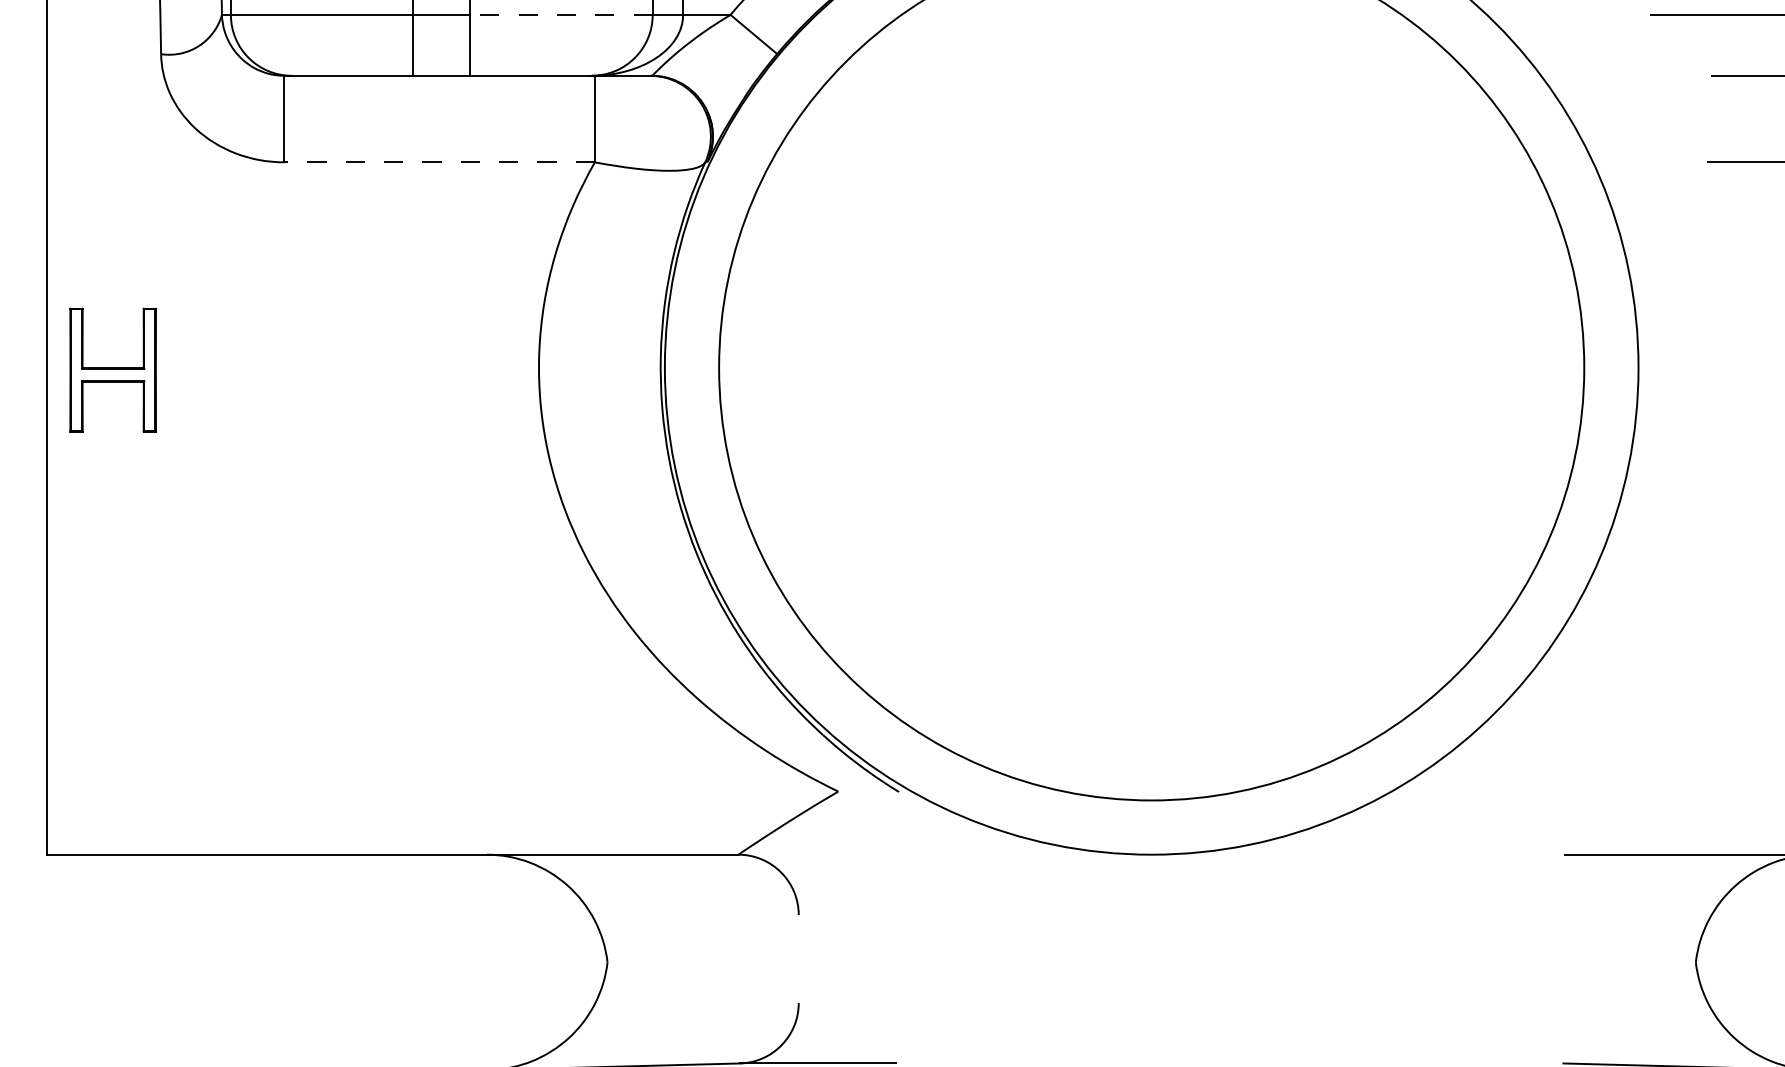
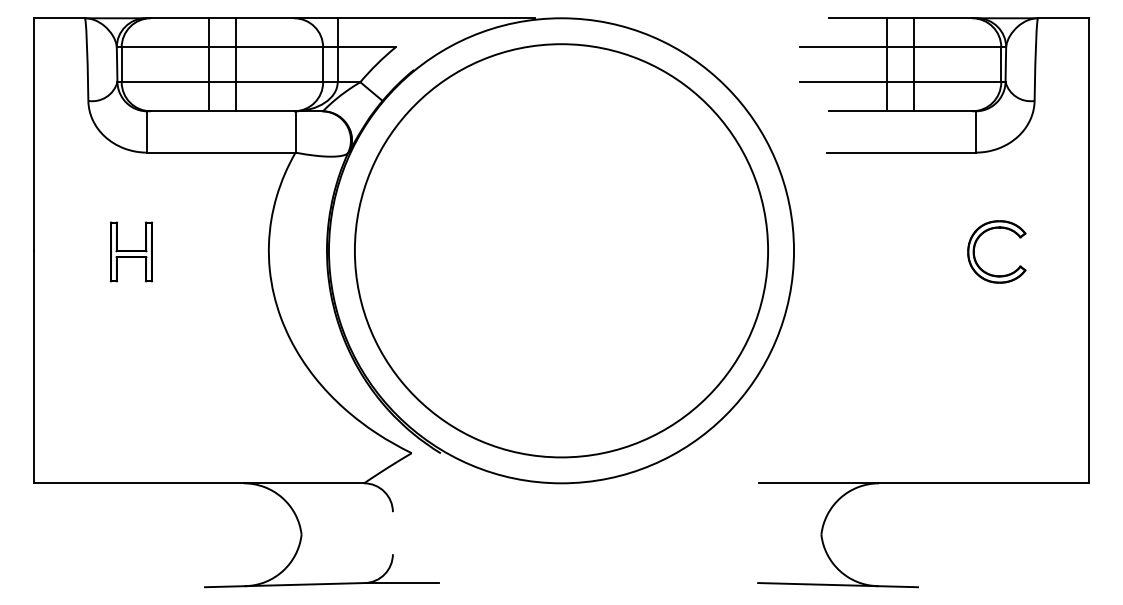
line: (561, 15) -> (279, 82), dashed -> solid
line: (437, 162) -> (220, 152), dashed -> solid
part: (113, 369) -> (131, 251), moved

